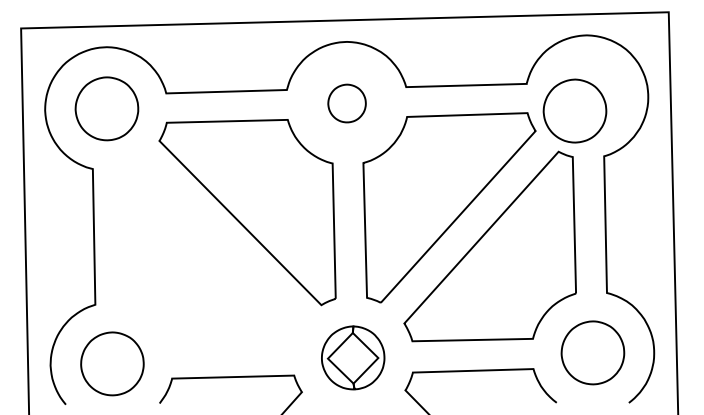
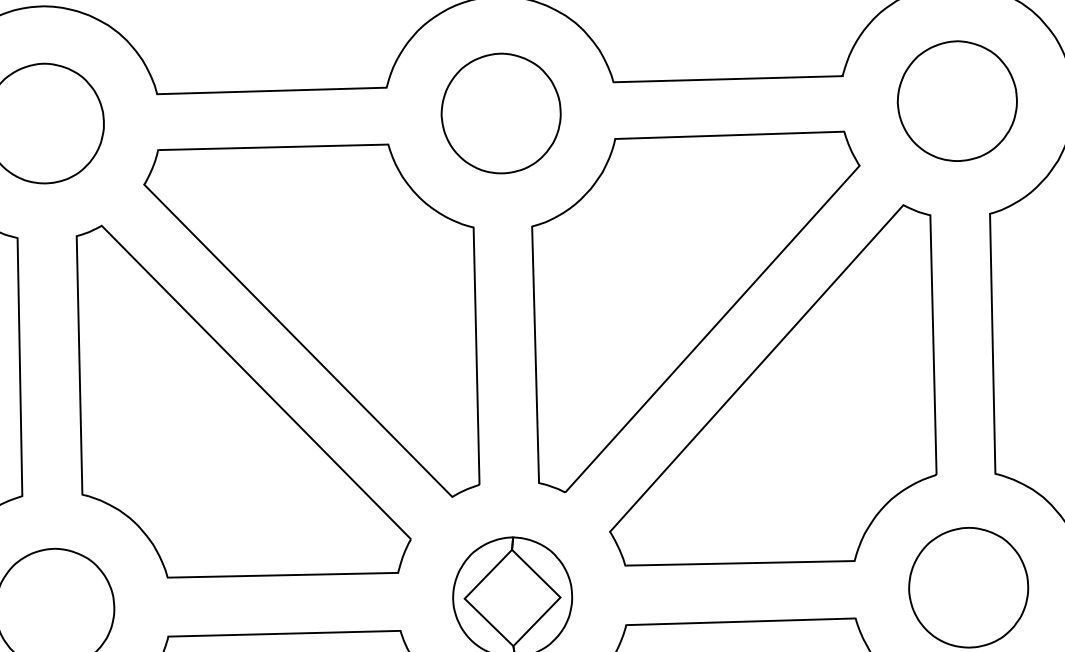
part: (346, 103) -> (499, 113), size x1.67
part: (574, 110) -> (956, 100), moved
part: (211, 254) -> (243, 400), added

